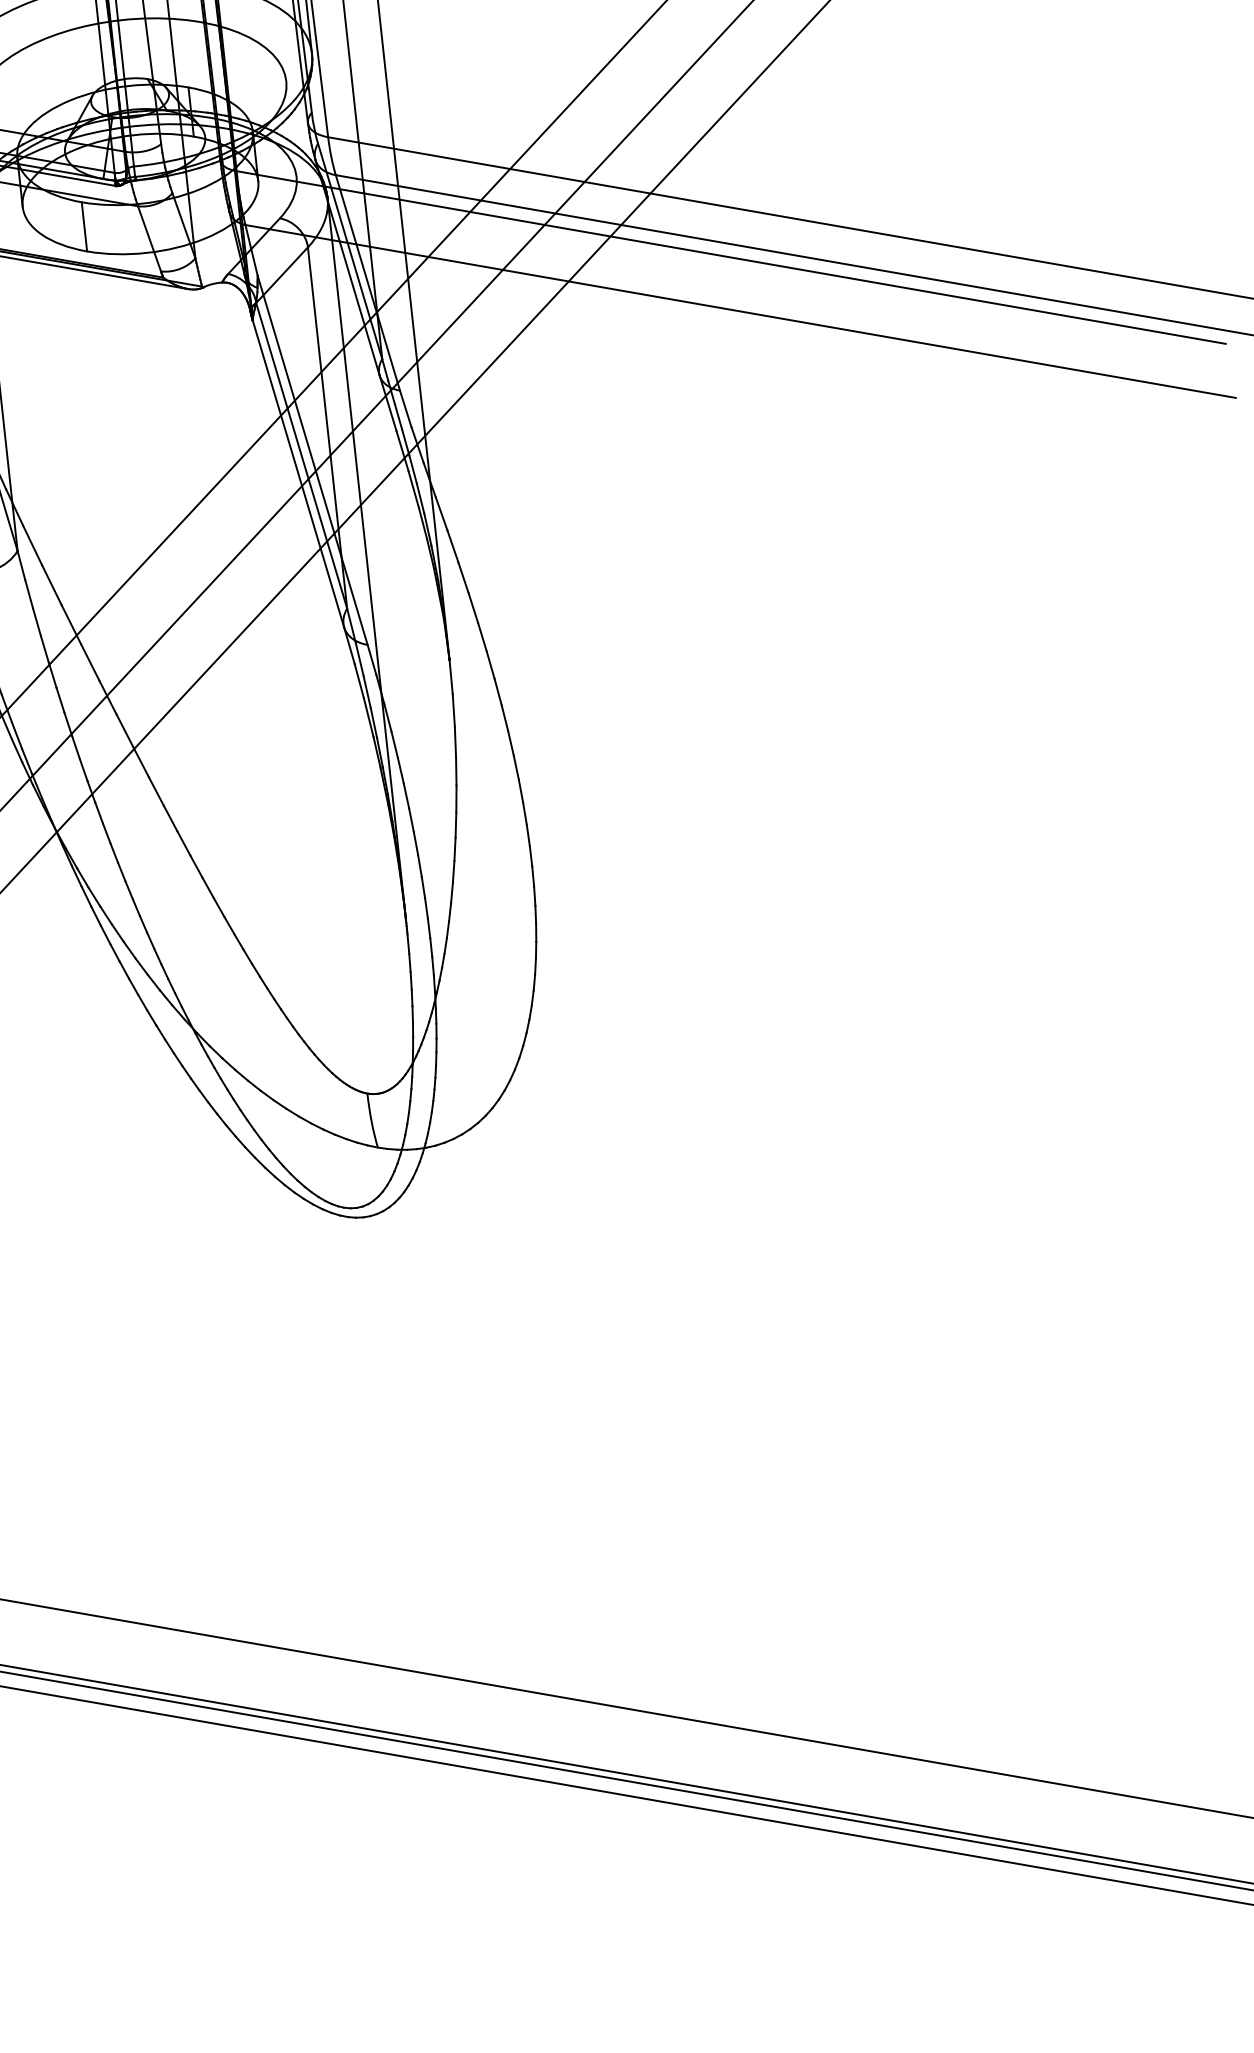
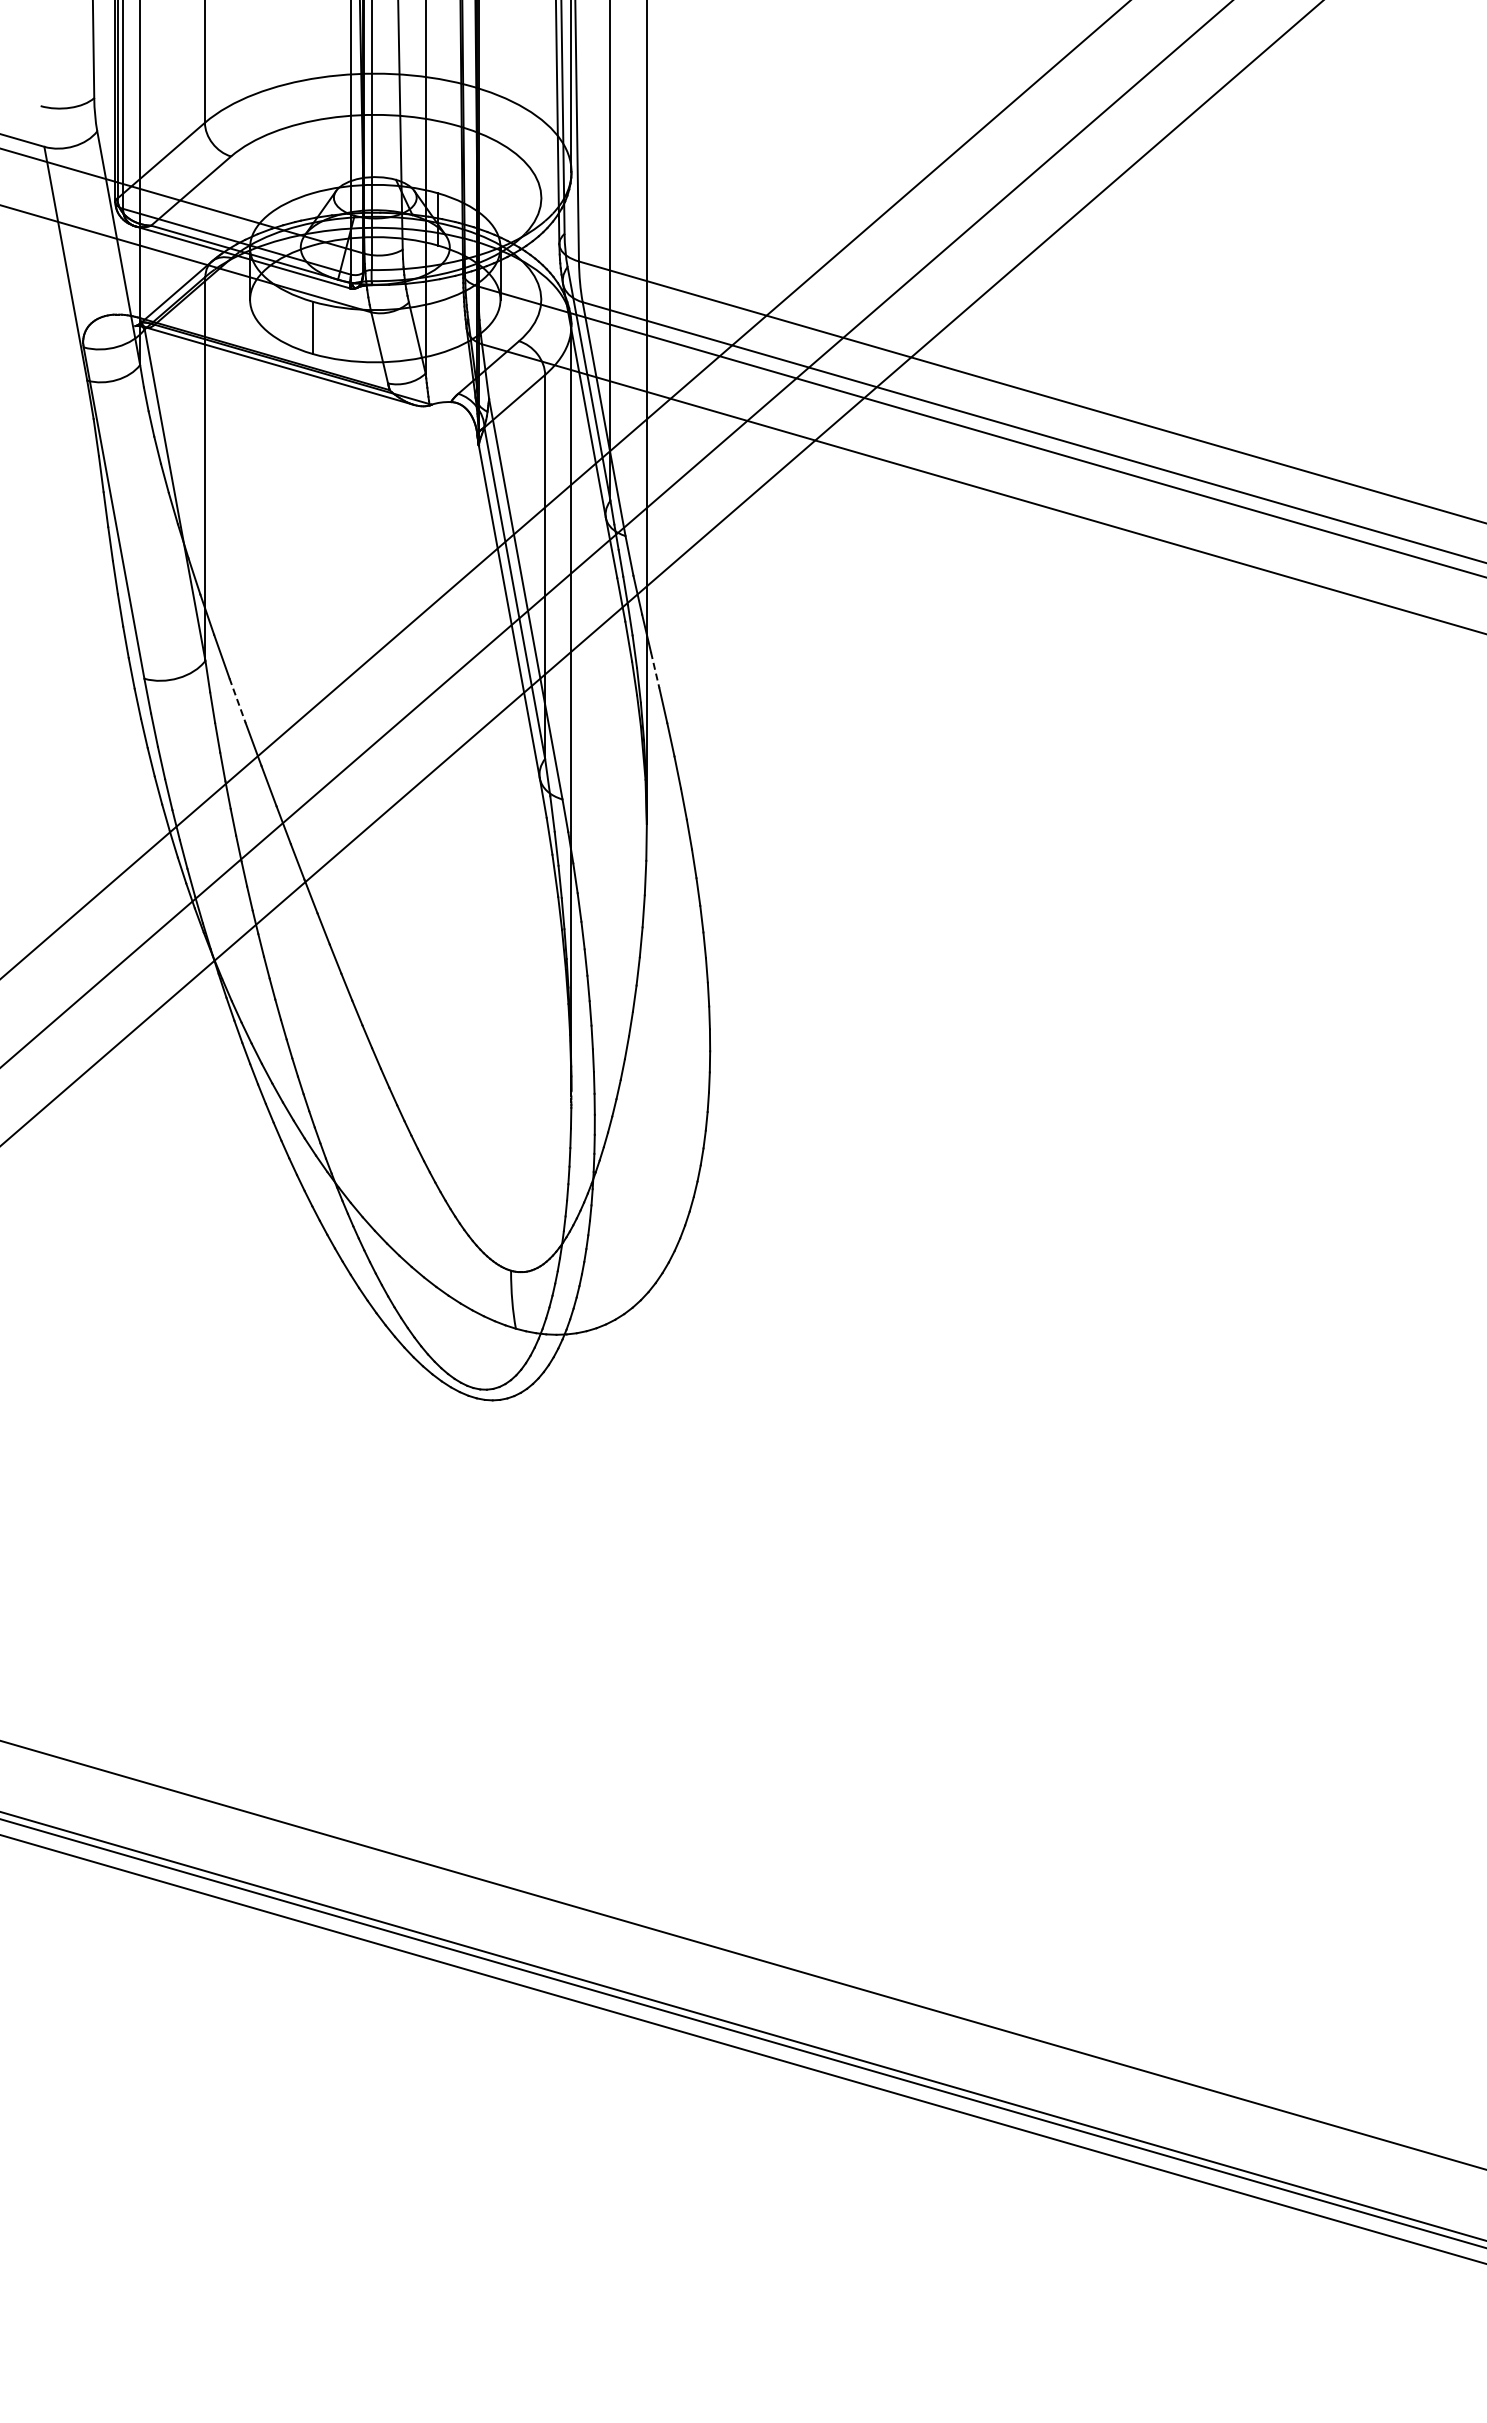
line: (441, 514) -> (655, 670), solid -> dashed
line: (51, 585) -> (237, 700), solid -> dashed

